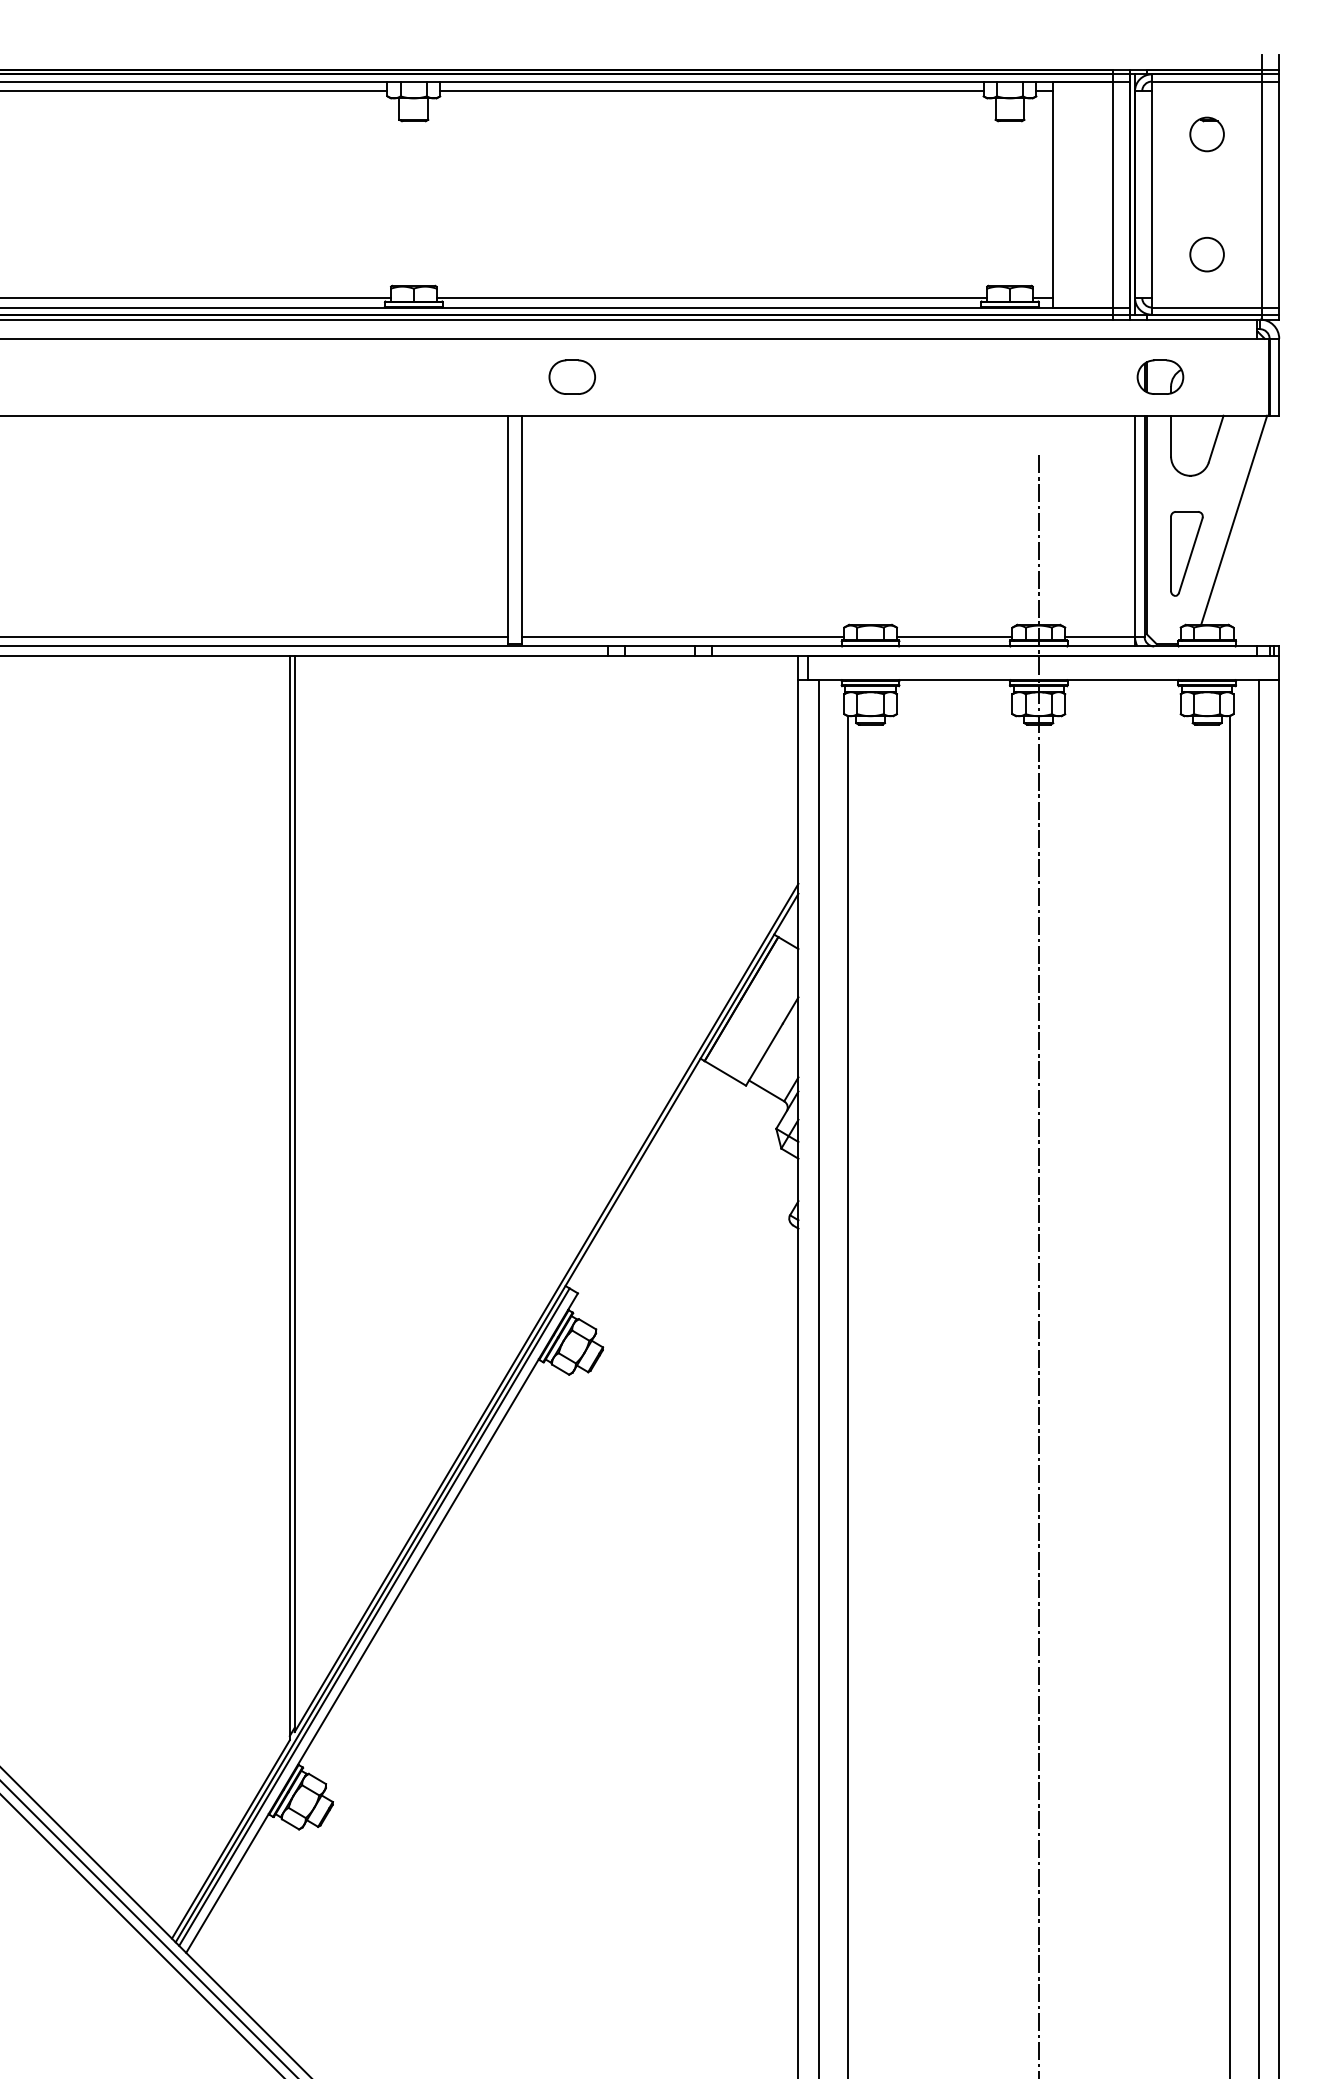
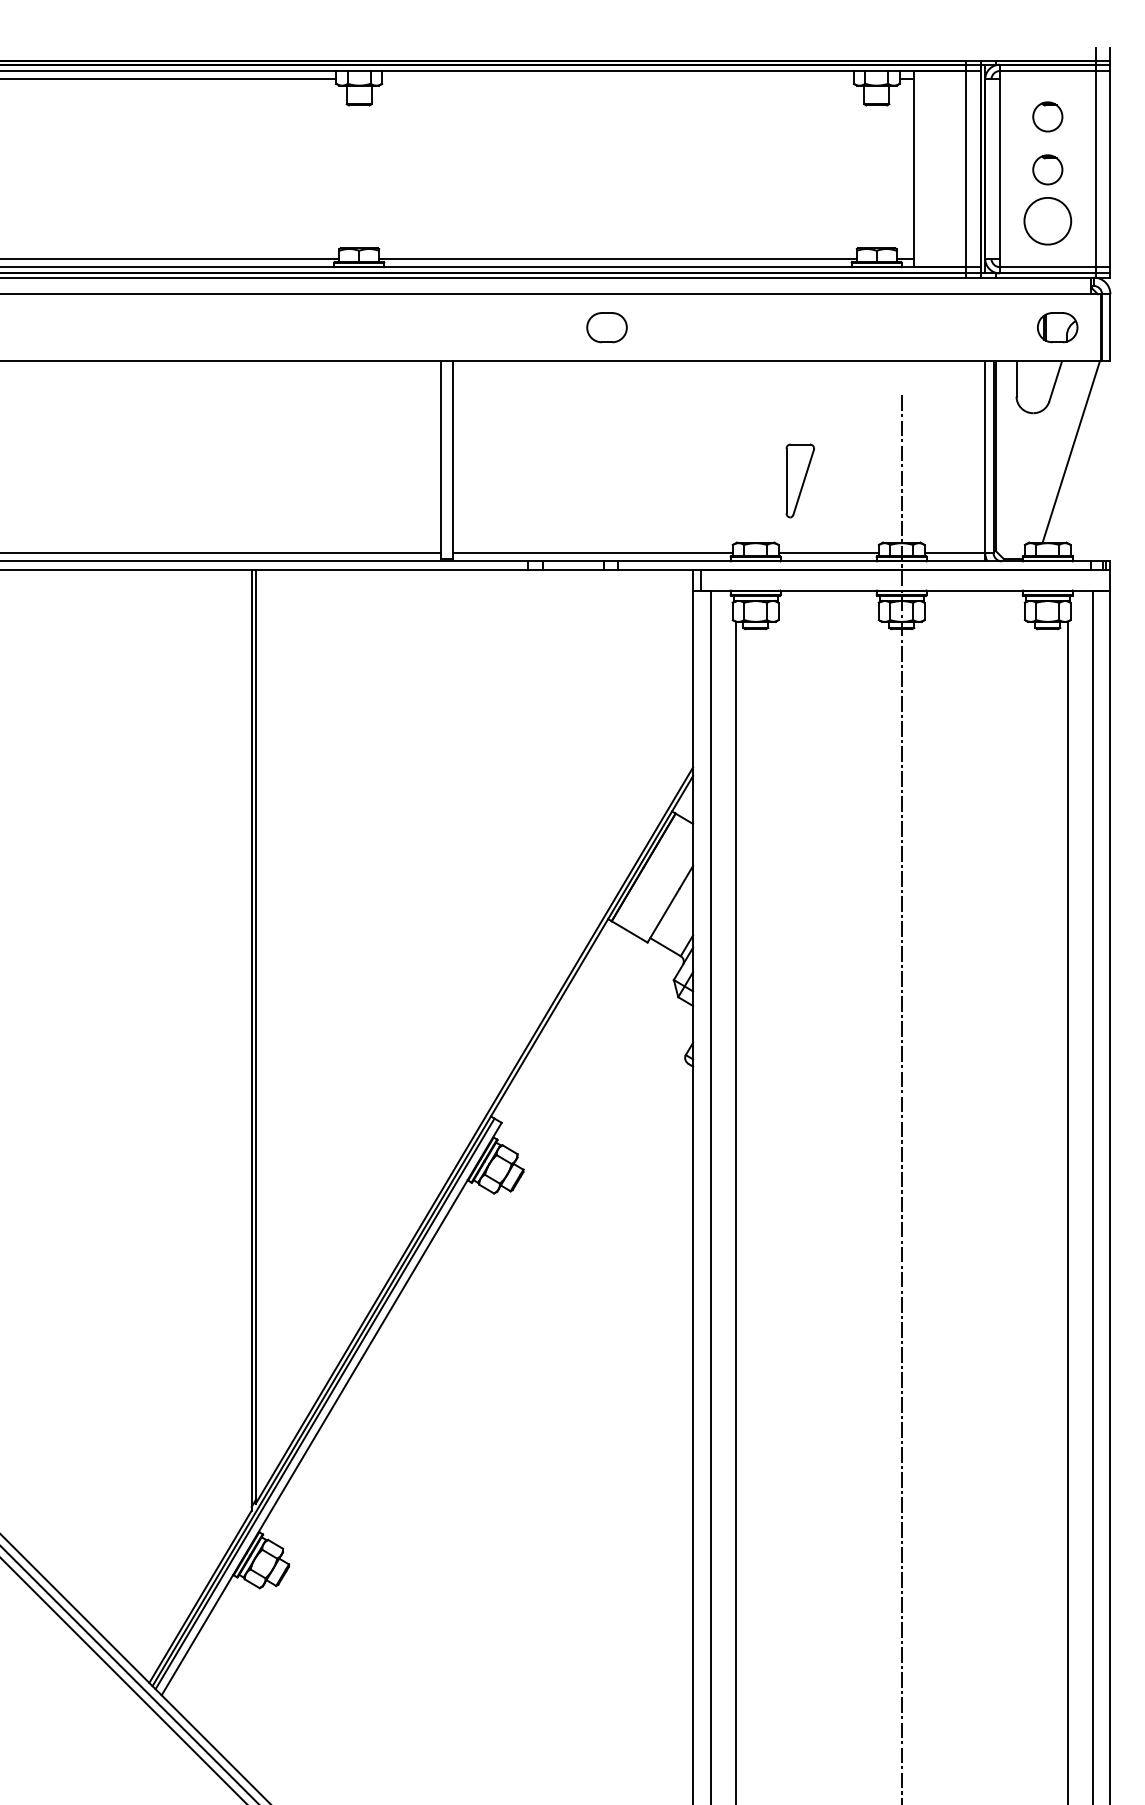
line: (711, 91) -> (617, 79), removed
part: (1206, 195) -> (1047, 169), added
circle: (1206, 254) -> (1047, 221), size x1.6
part: (571, 376) -> (606, 327), moved
part: (1160, 376) -> (1057, 327), moved
part: (1186, 553) -> (799, 480), moved

